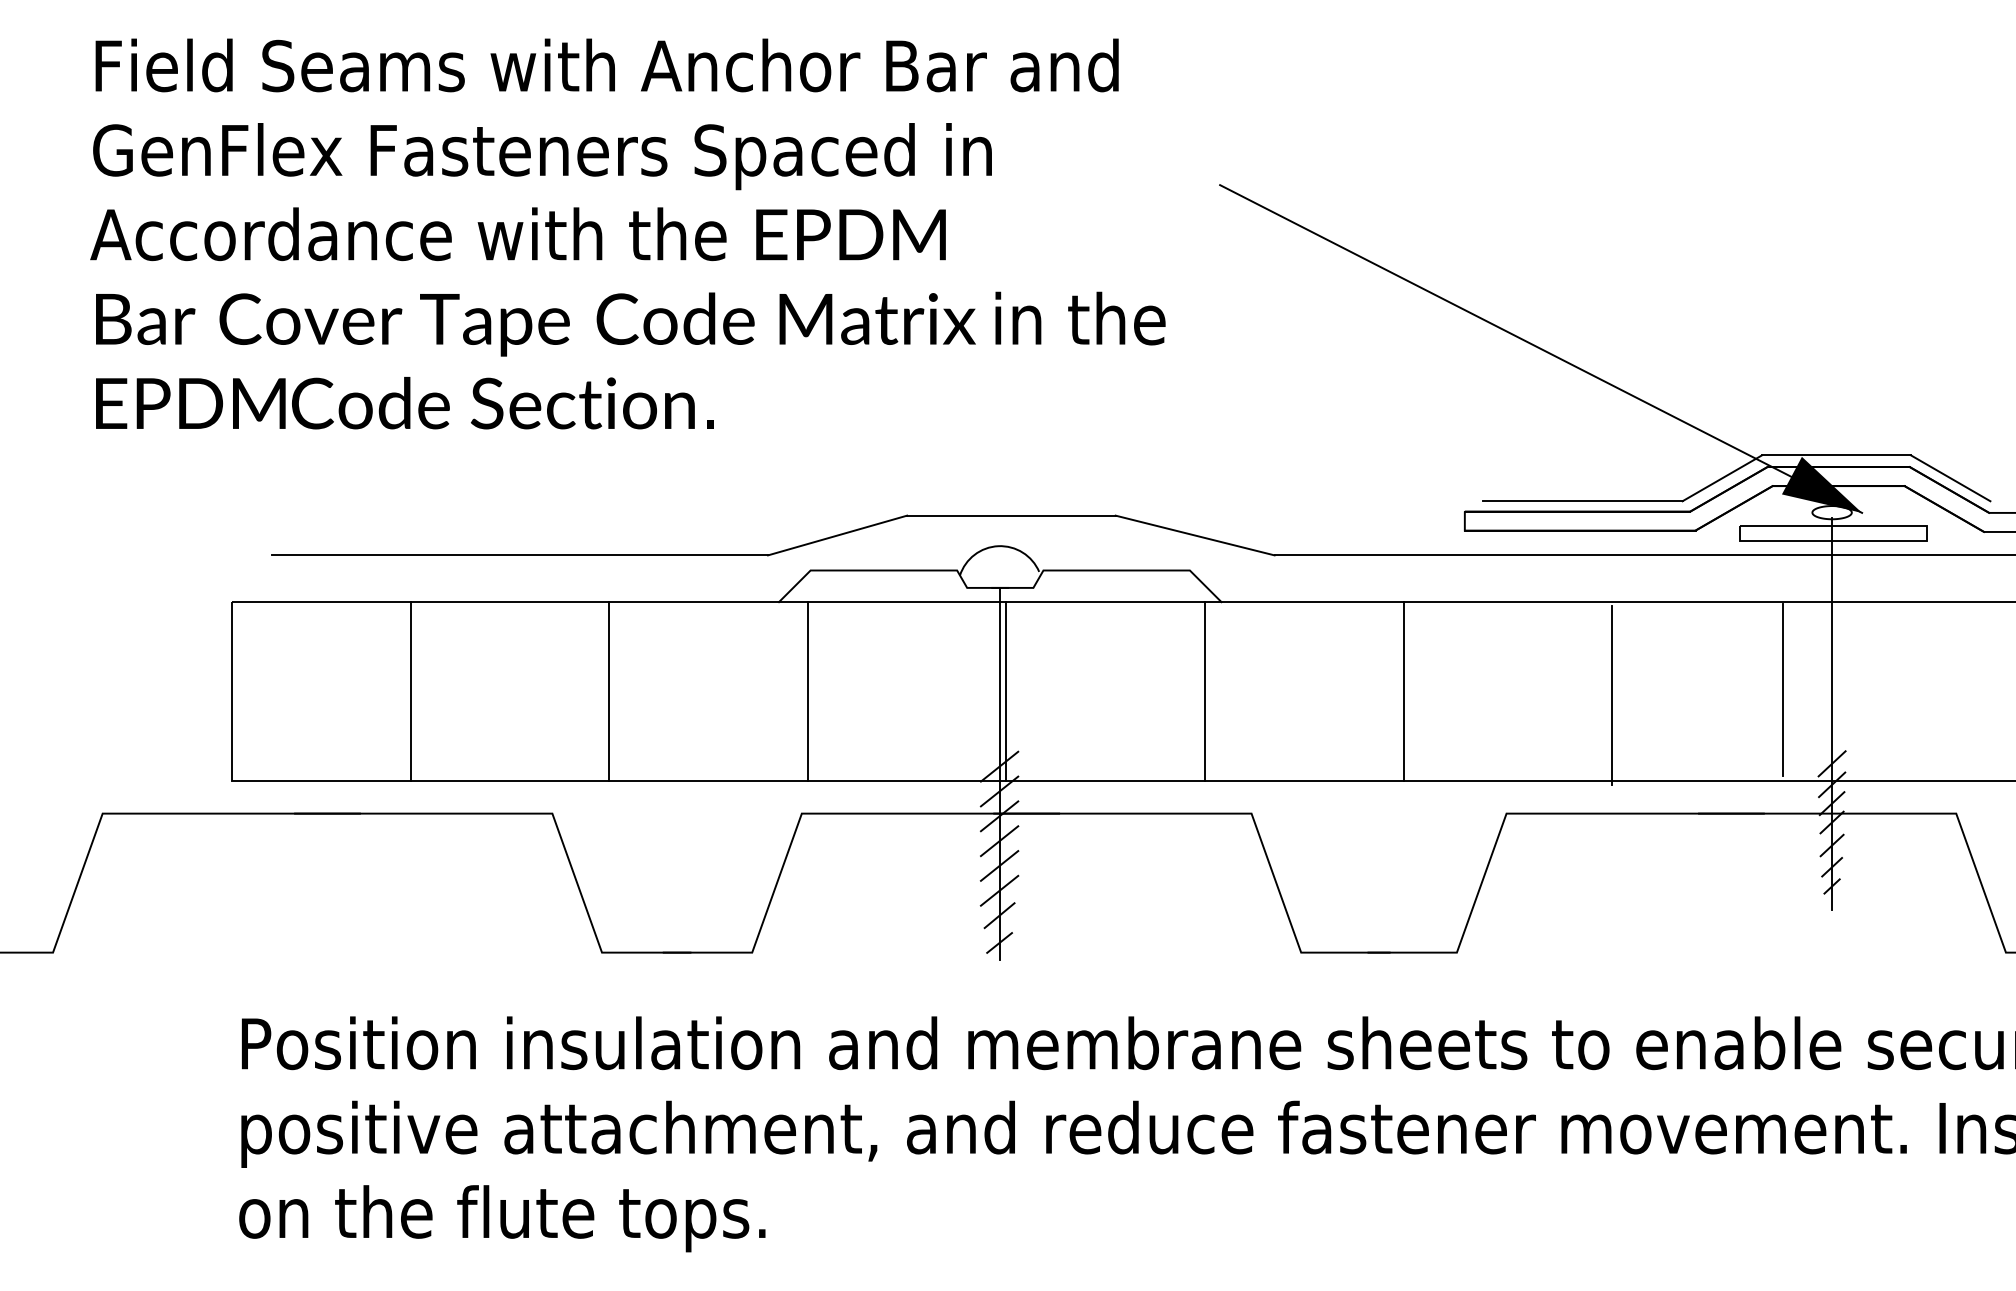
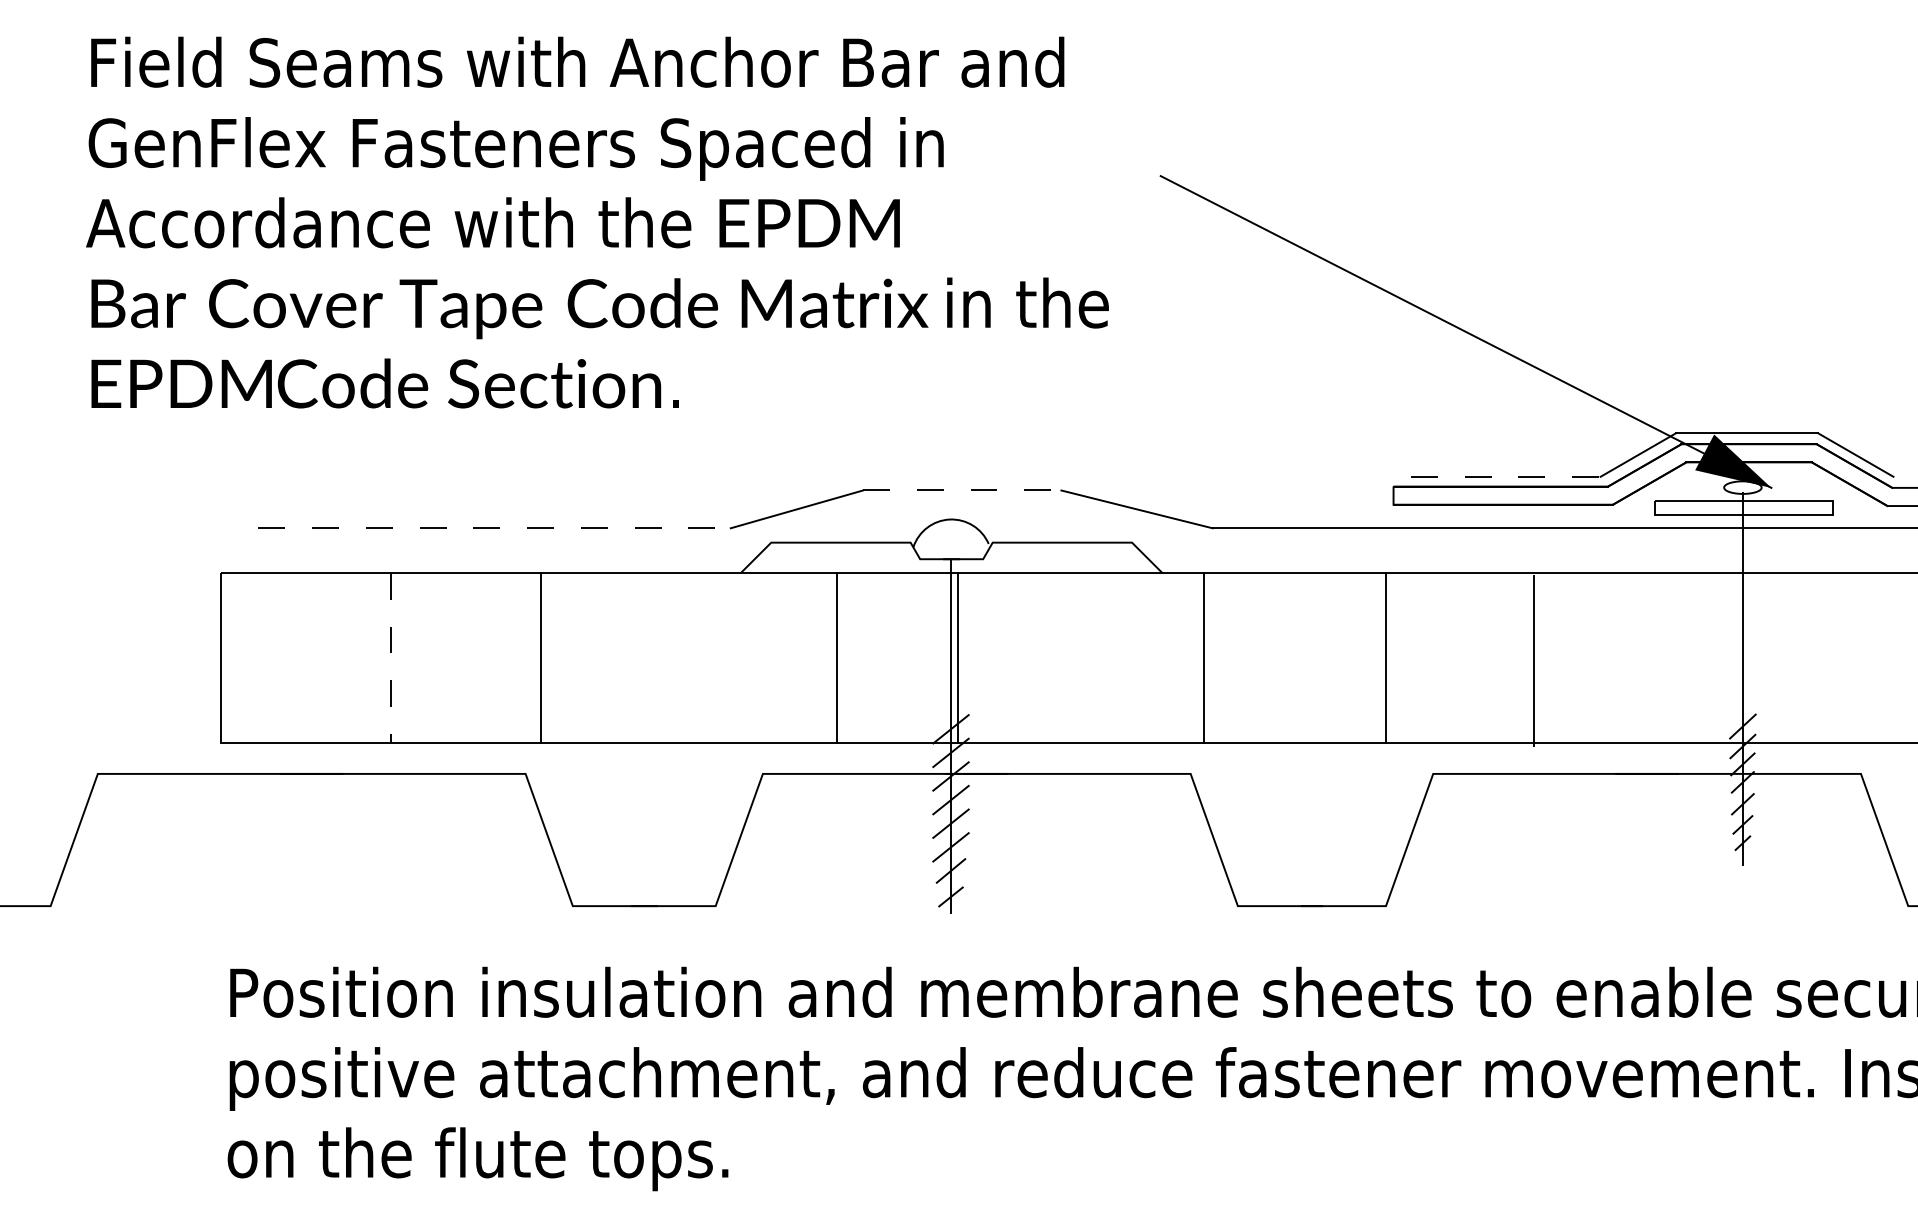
line: (1582, 501) -> (1505, 477), solid -> dashed
line: (1011, 515) -> (962, 490), solid -> dashed
line: (520, 555) -> (495, 528), solid -> dashed
line: (1782, 690) -> (1695, 656), removed
line: (609, 691) -> (540, 657), moved
line: (807, 691) -> (836, 657), moved
line: (1205, 691) -> (1203, 657), moved
line: (1403, 691) -> (1385, 657), moved
line: (410, 692) -> (390, 658), solid -> dashed

